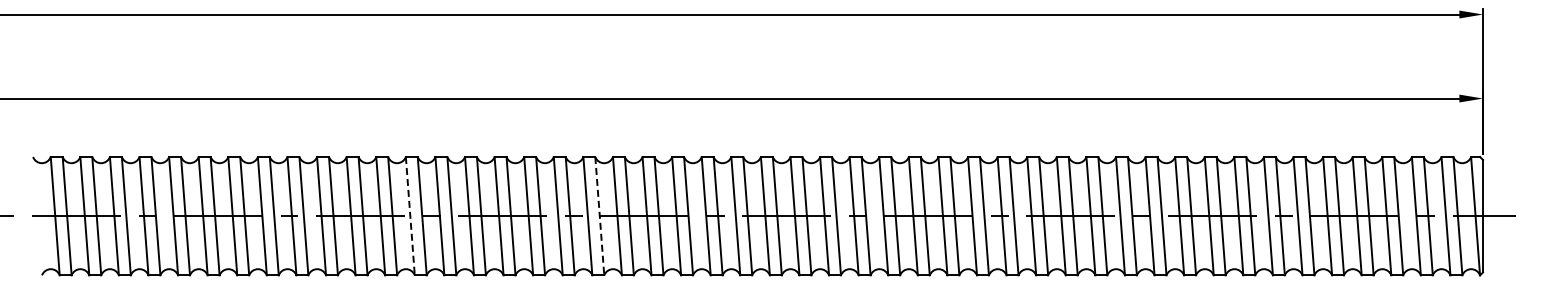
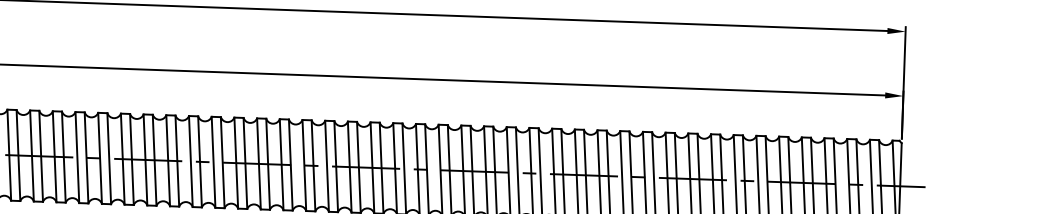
line: (410, 216) -> (77, 157), dashed -> solid
line: (599, 216) -> (222, 162), dashed -> solid

